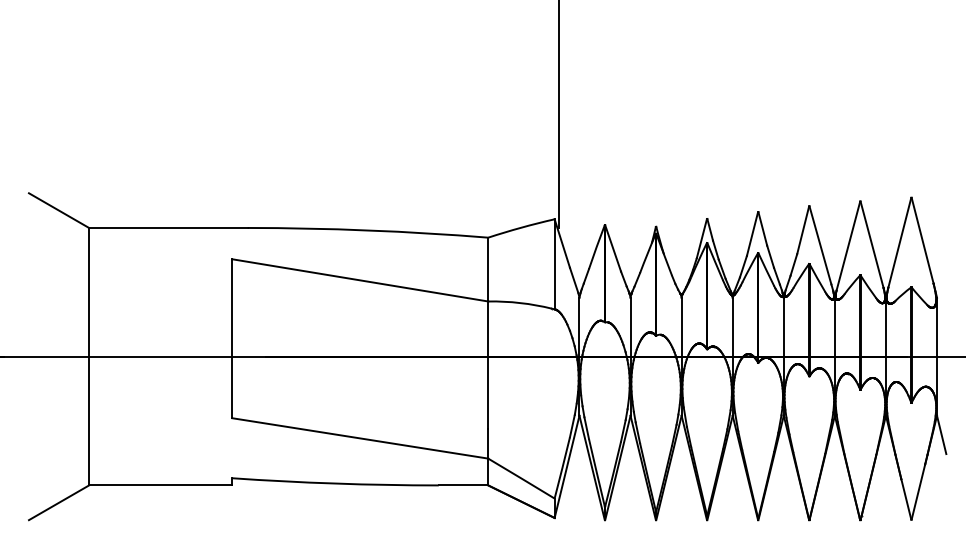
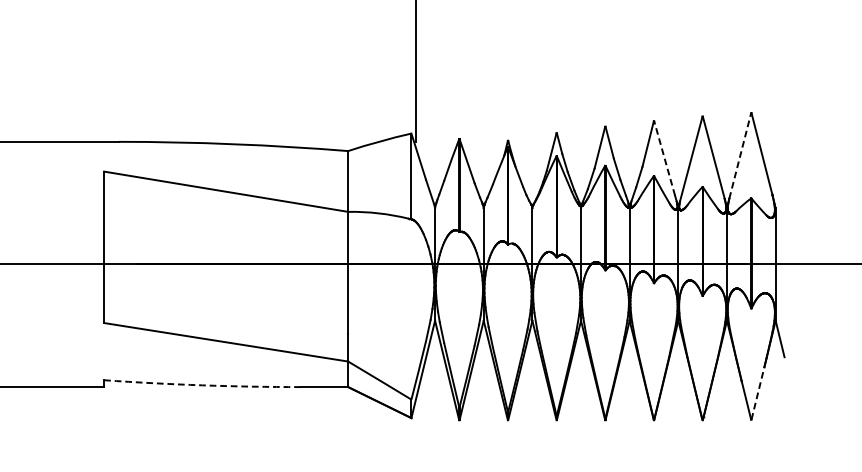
line: (899, 242) -> (739, 155), solid -> dashed
line: (820, 245) -> (664, 158), solid -> dashed
arc: (335, 483) -> (202, 385), solid -> dashed
line: (918, 491) -> (758, 392), solid -> dashed

